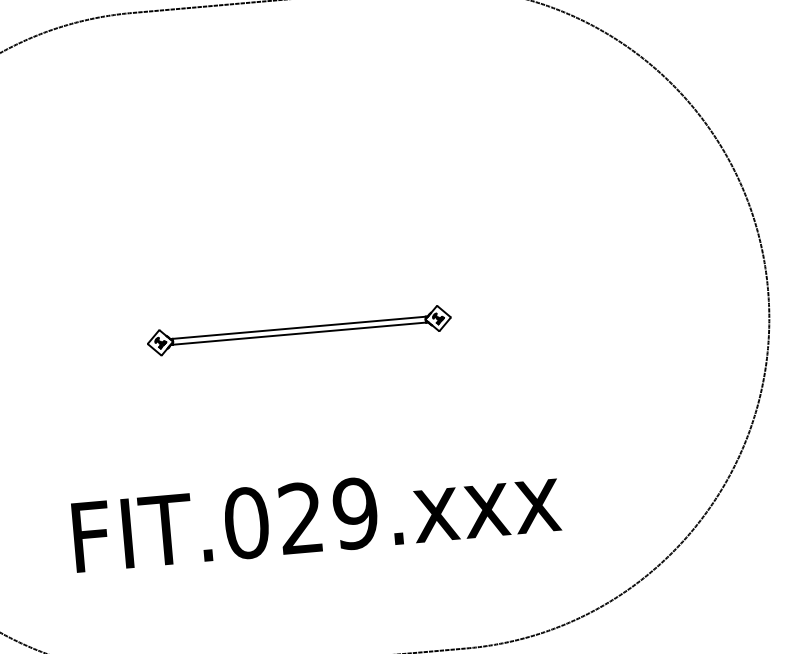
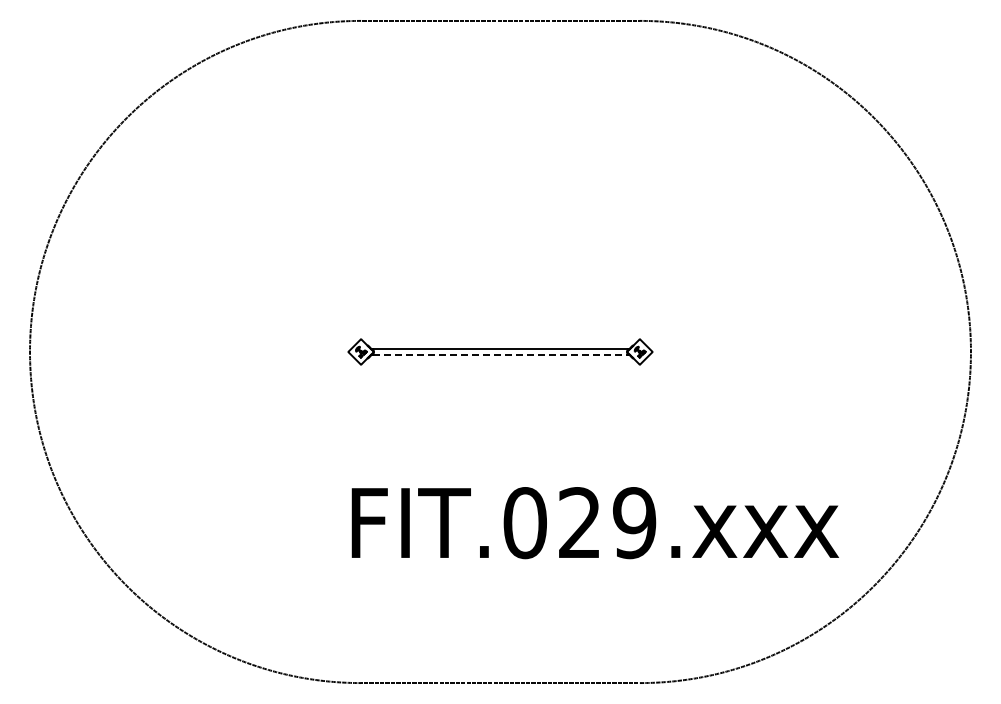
line: (299, 333) -> (500, 354), solid -> dashed
text: (315, 517) -> (594, 523), moved

